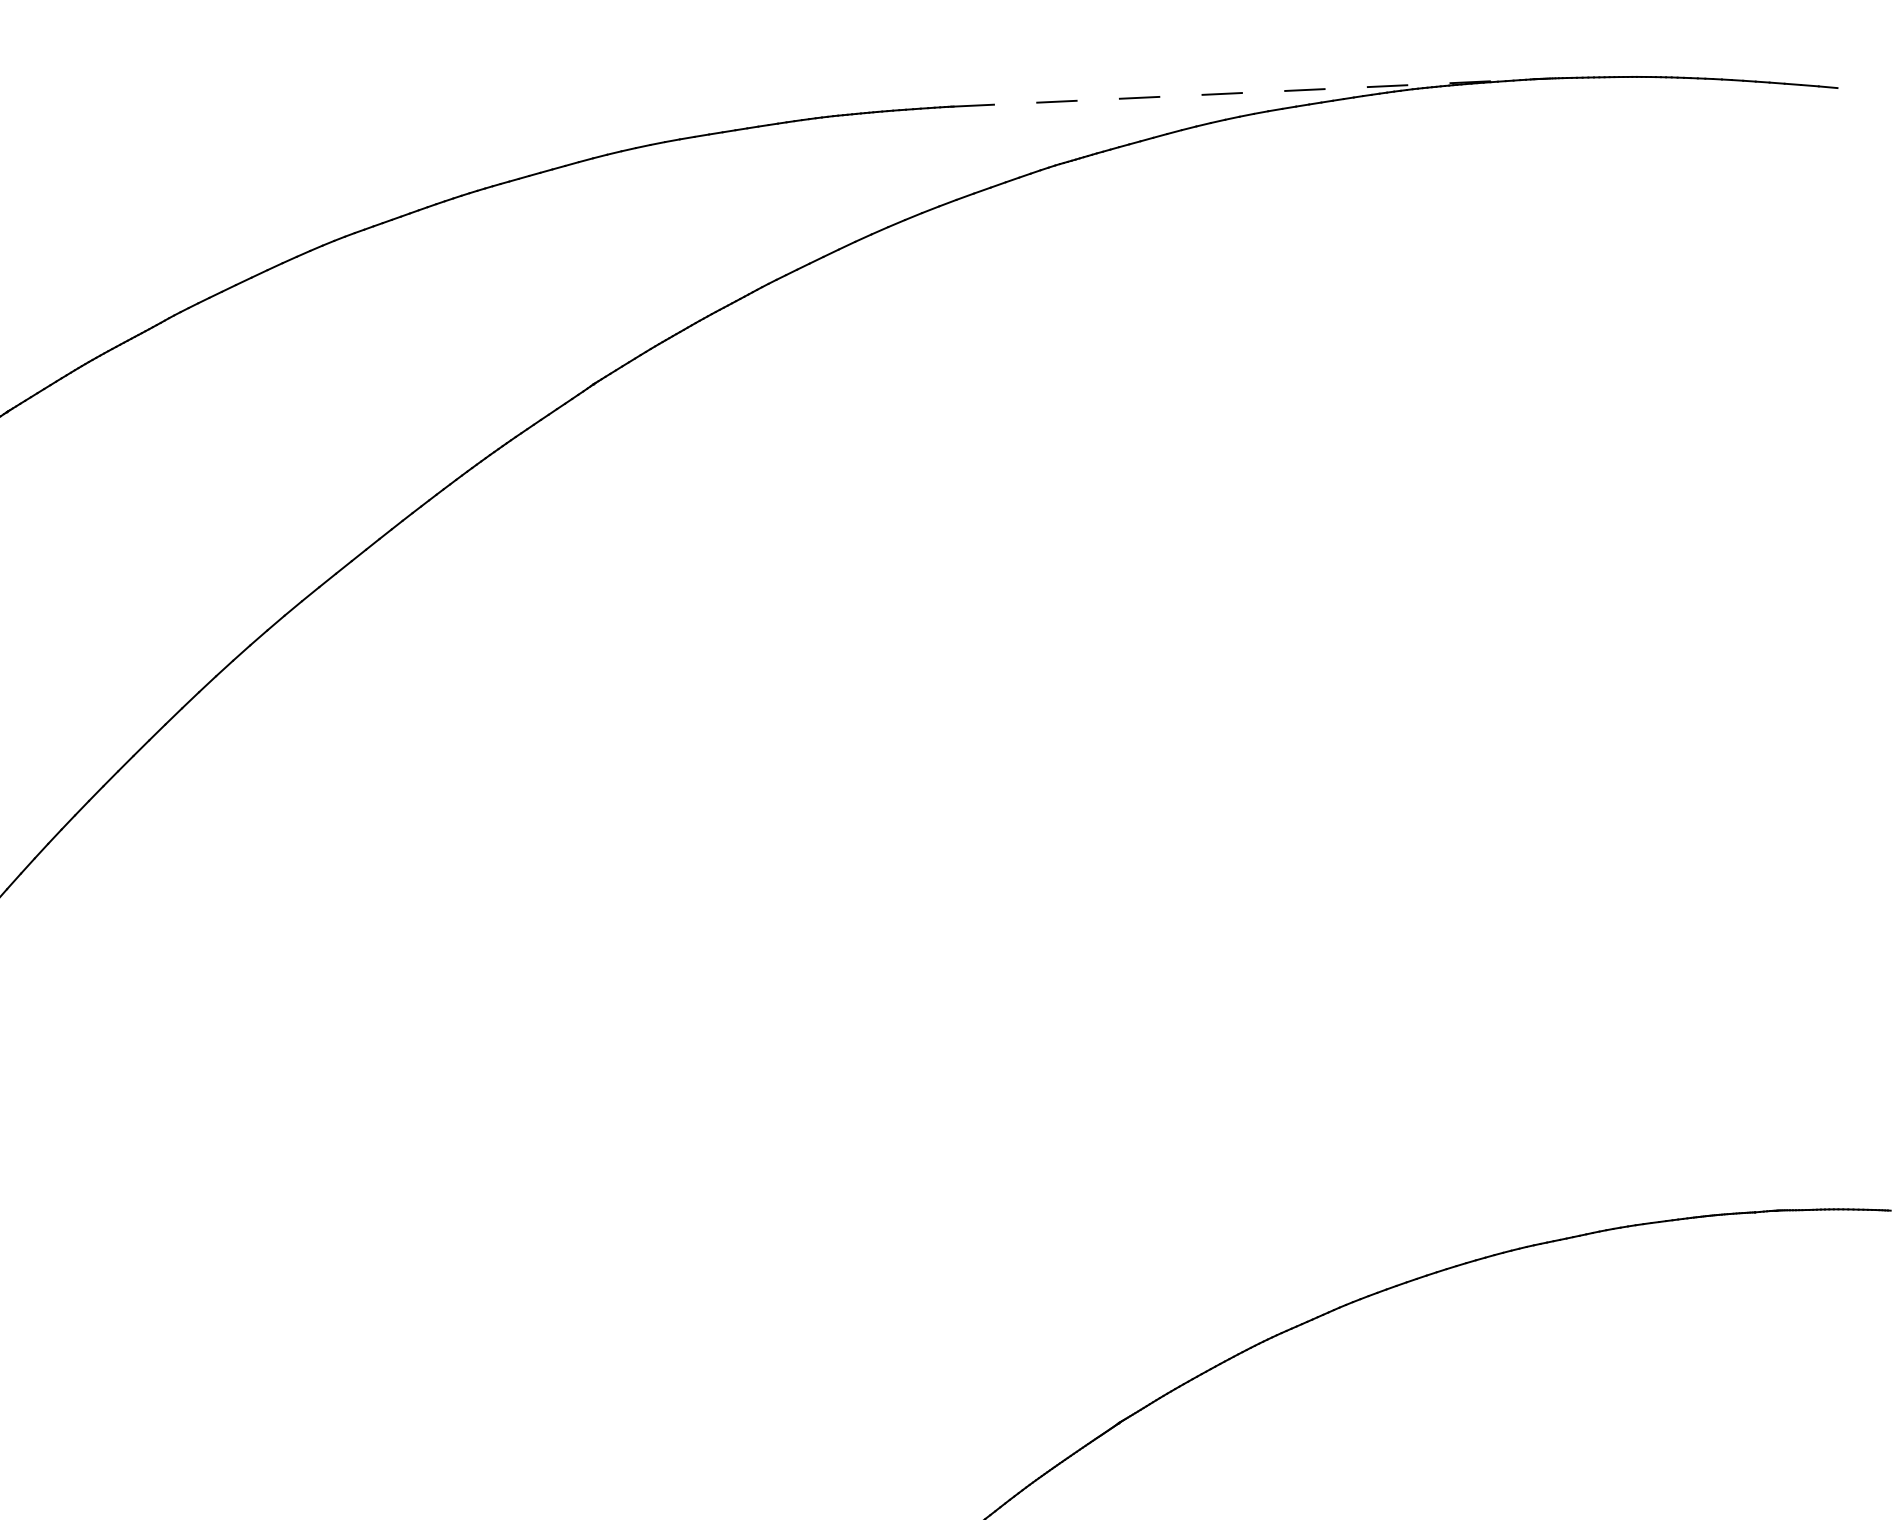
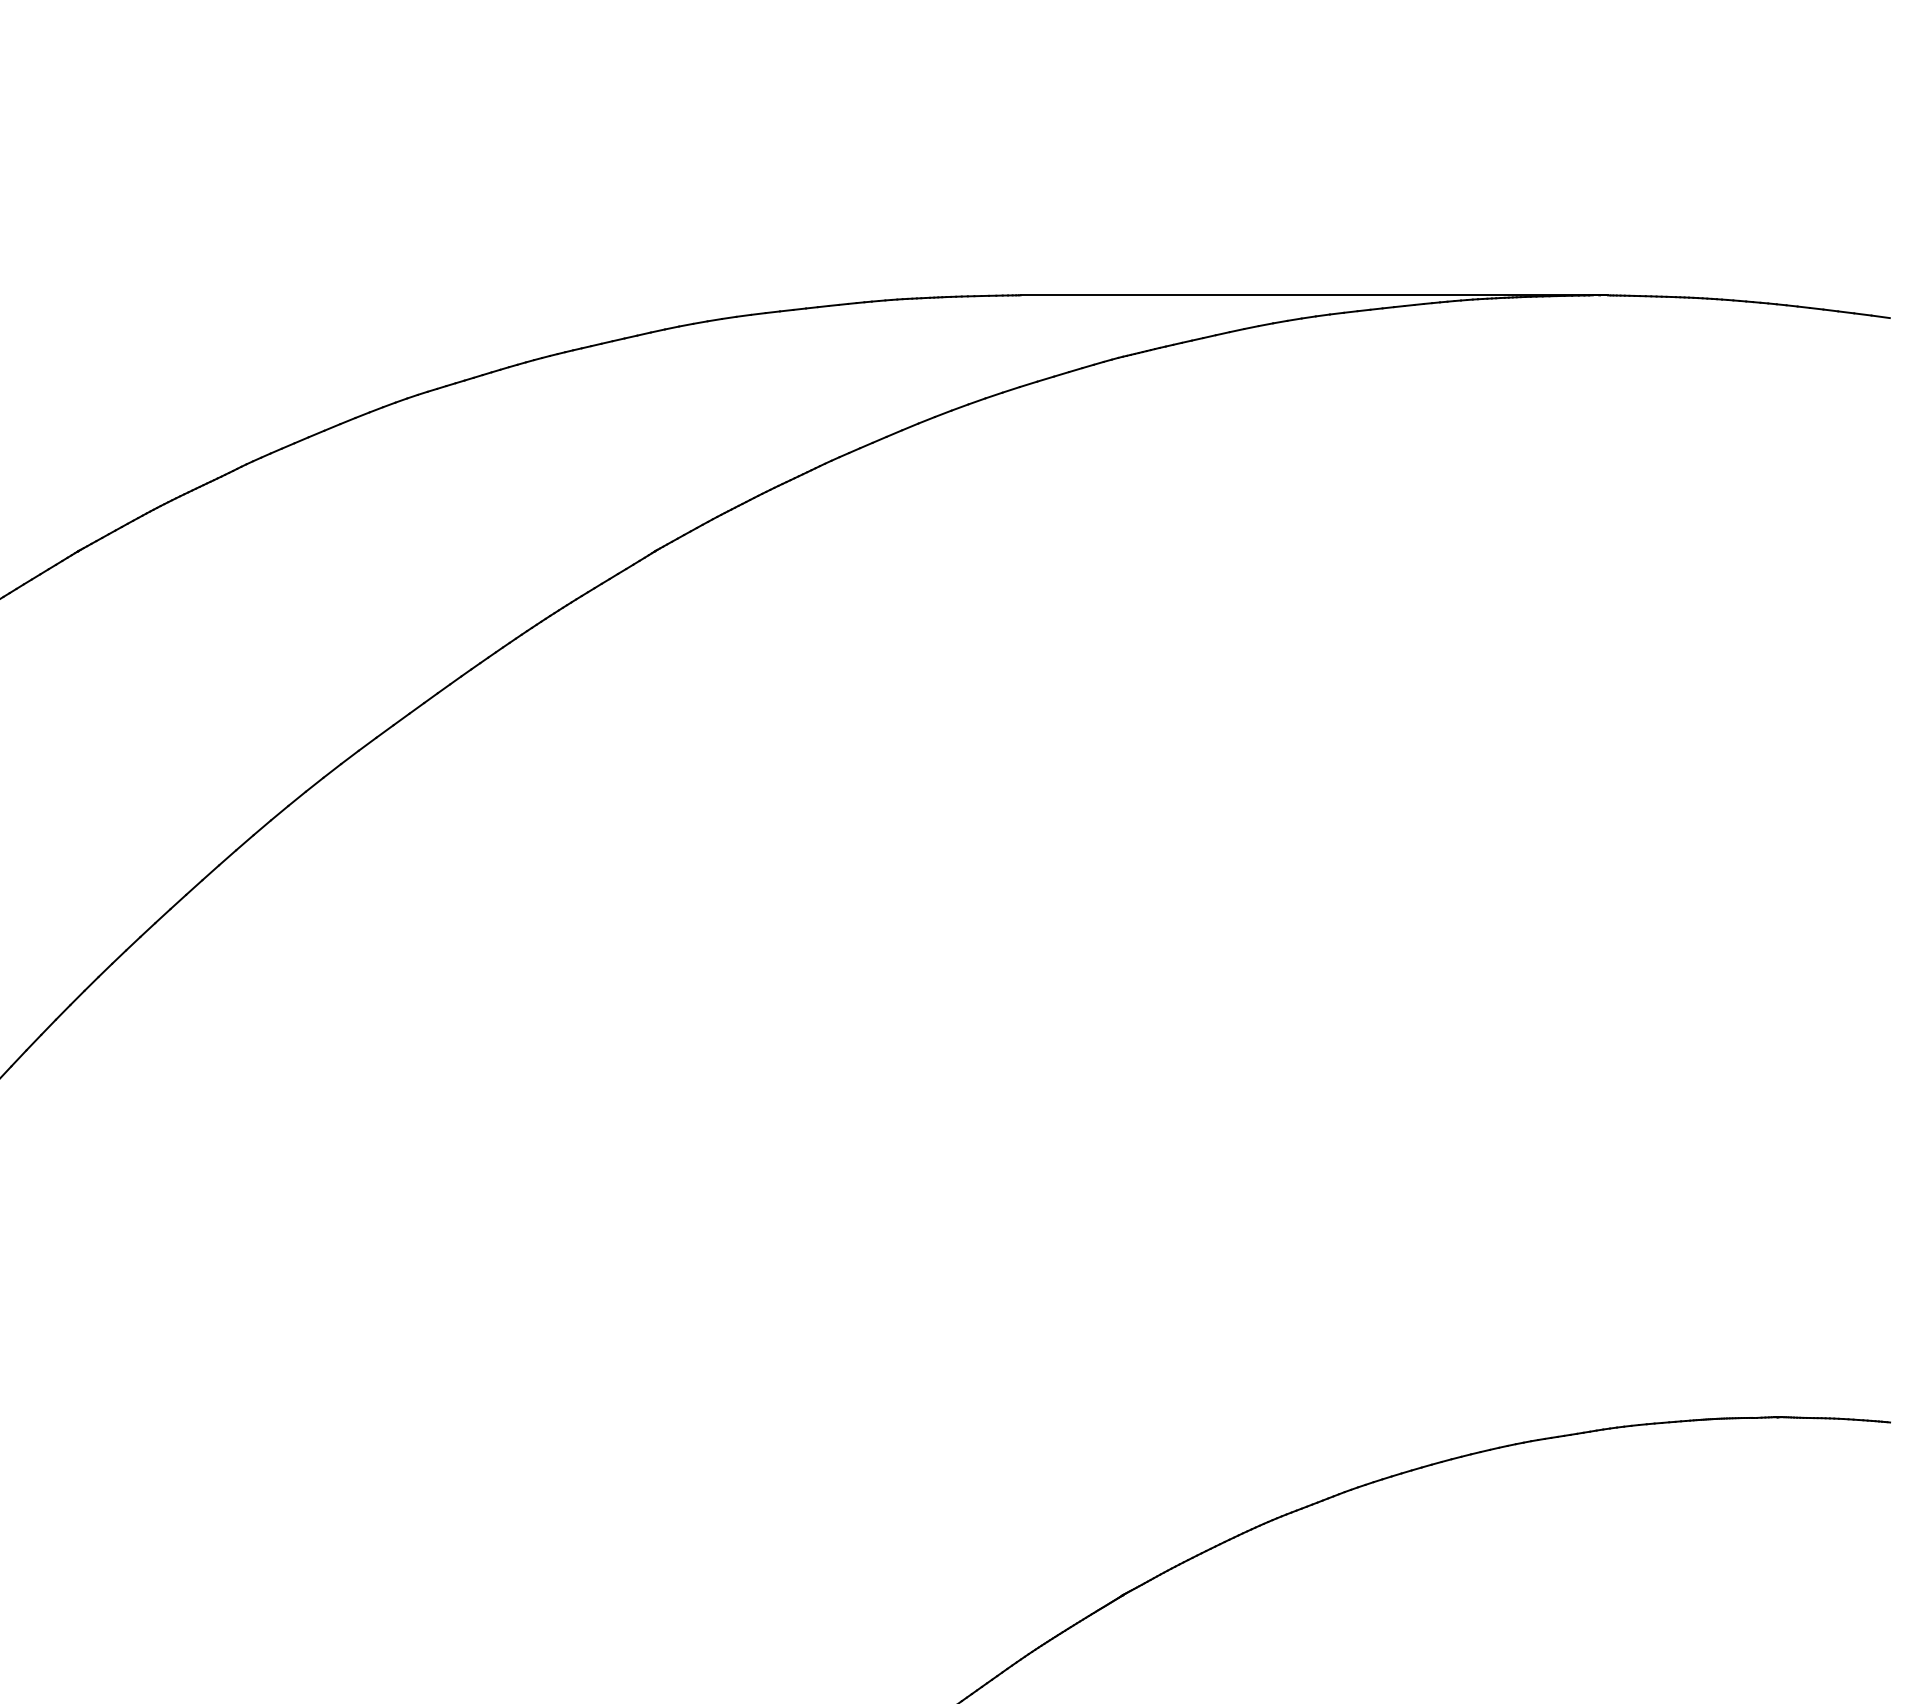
line: (1246, 92) -> (1309, 295), dashed -> solid

